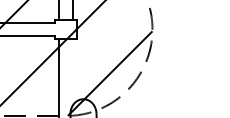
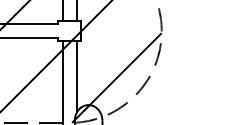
line: (72, 72) -> (77, 76), added

